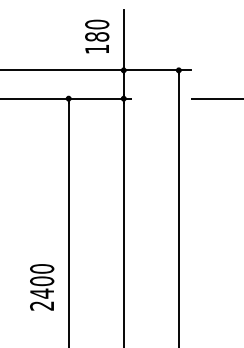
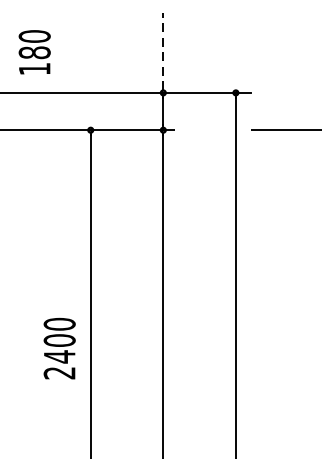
text: (97, 36) -> (35, 52), moved
line: (123, 38) -> (162, 50), solid -> dashed
text: (42, 287) -> (60, 348), moved

